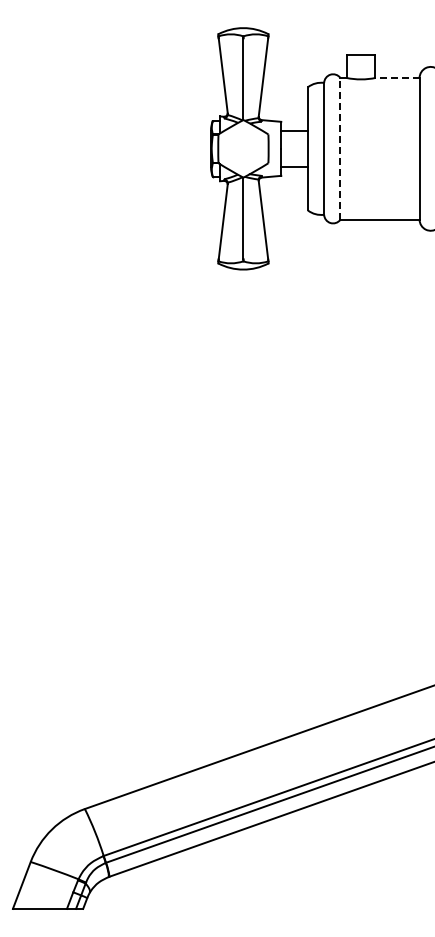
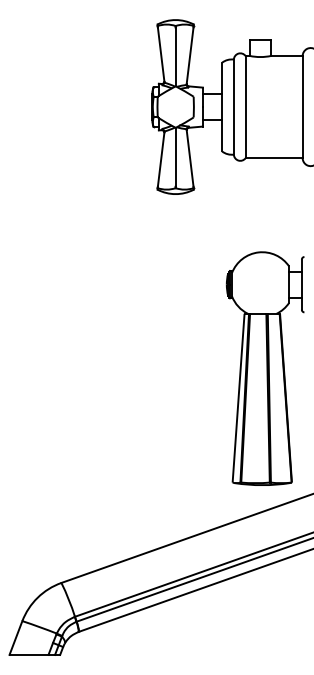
line: (397, 77) -> (286, 55), dashed -> solid
line: (340, 148) -> (245, 106), dashed -> solid
part: (367, 511) -> (265, 368), added

